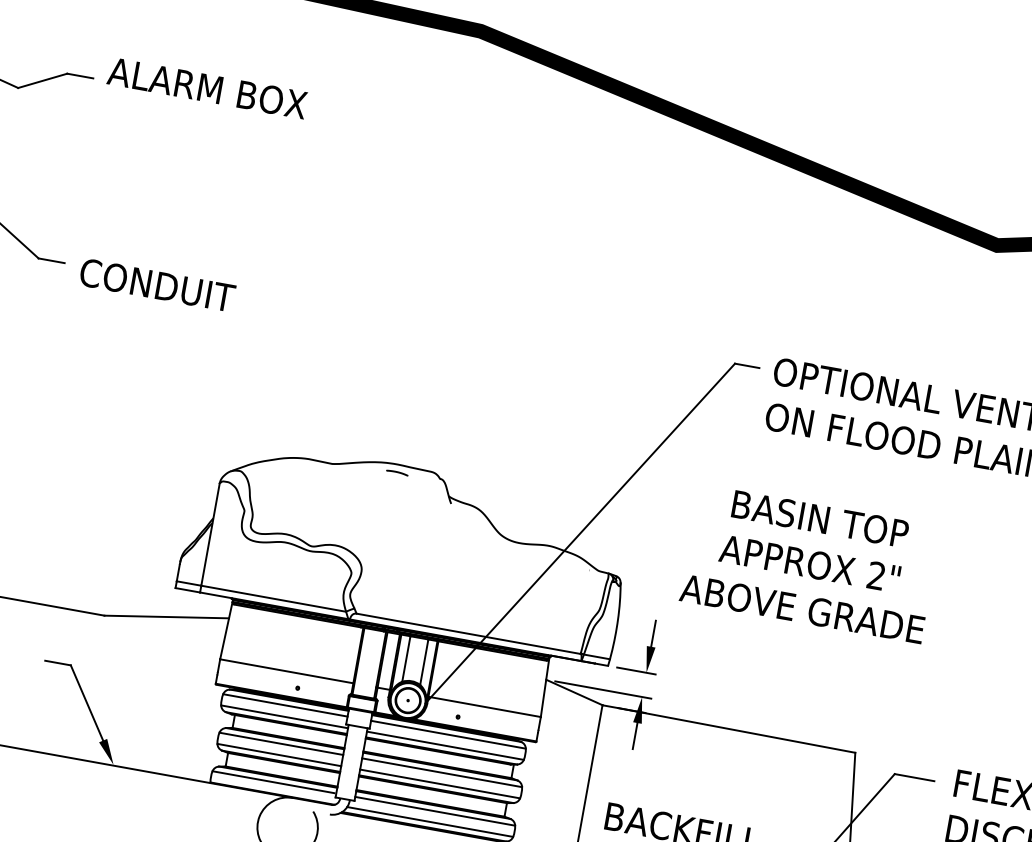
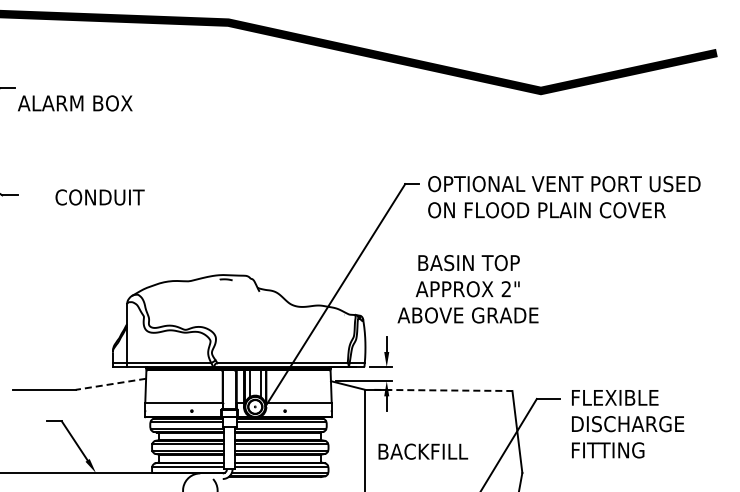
text: (207, 88) -> (75, 103), moved
text: (156, 285) -> (99, 197), moved
line: (165, 617) -> (110, 384), solid -> dashed
line: (736, 730) -> (443, 390), solid -> dashed

